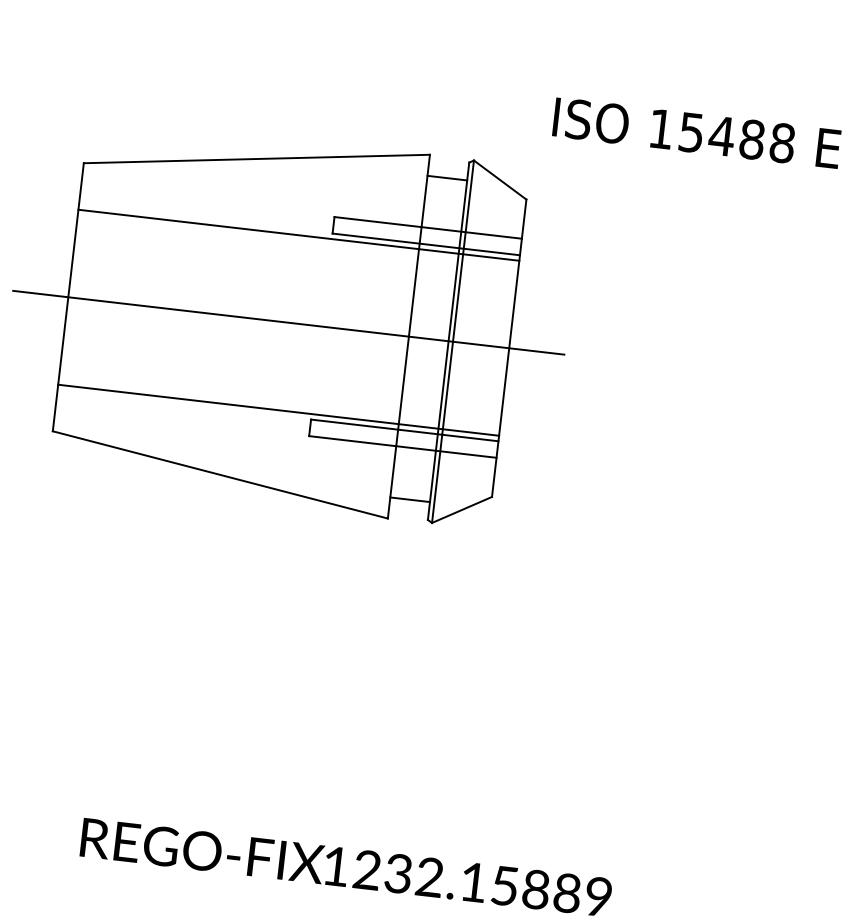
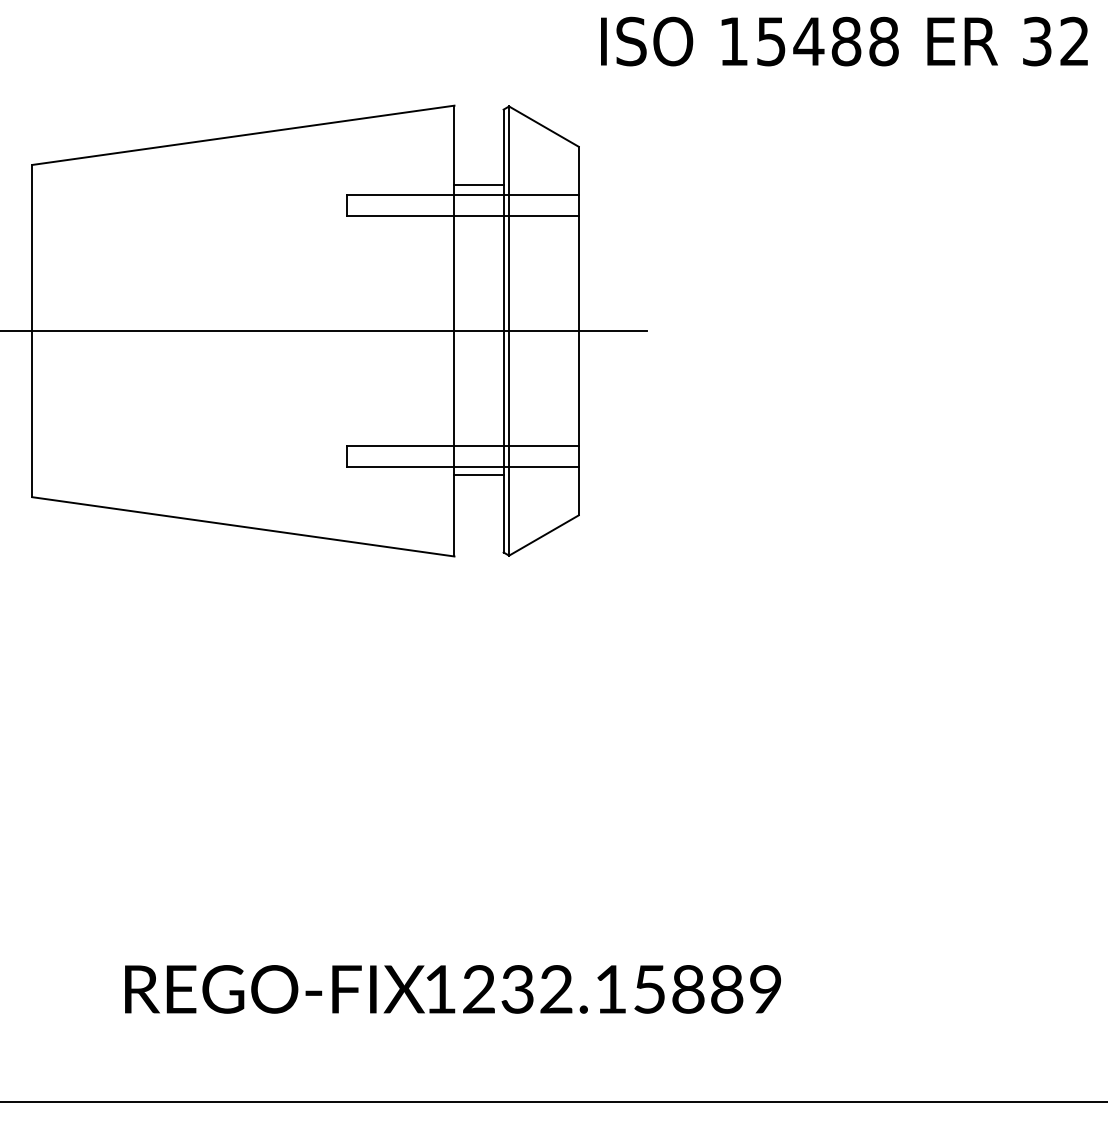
line: (446, 177) -> (478, 184), moved
line: (298, 235) -> (305, 222), removed
line: (278, 410) -> (305, 439), removed
line: (409, 499) -> (478, 475), moved

